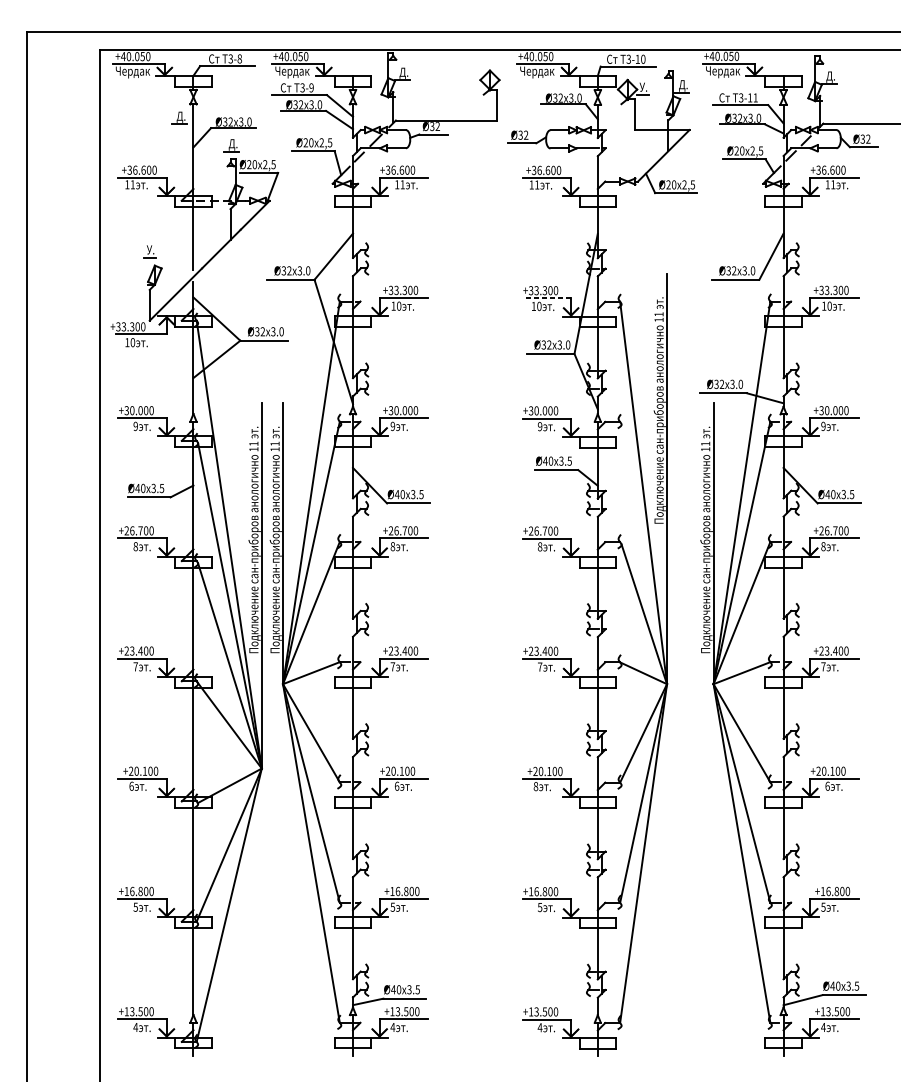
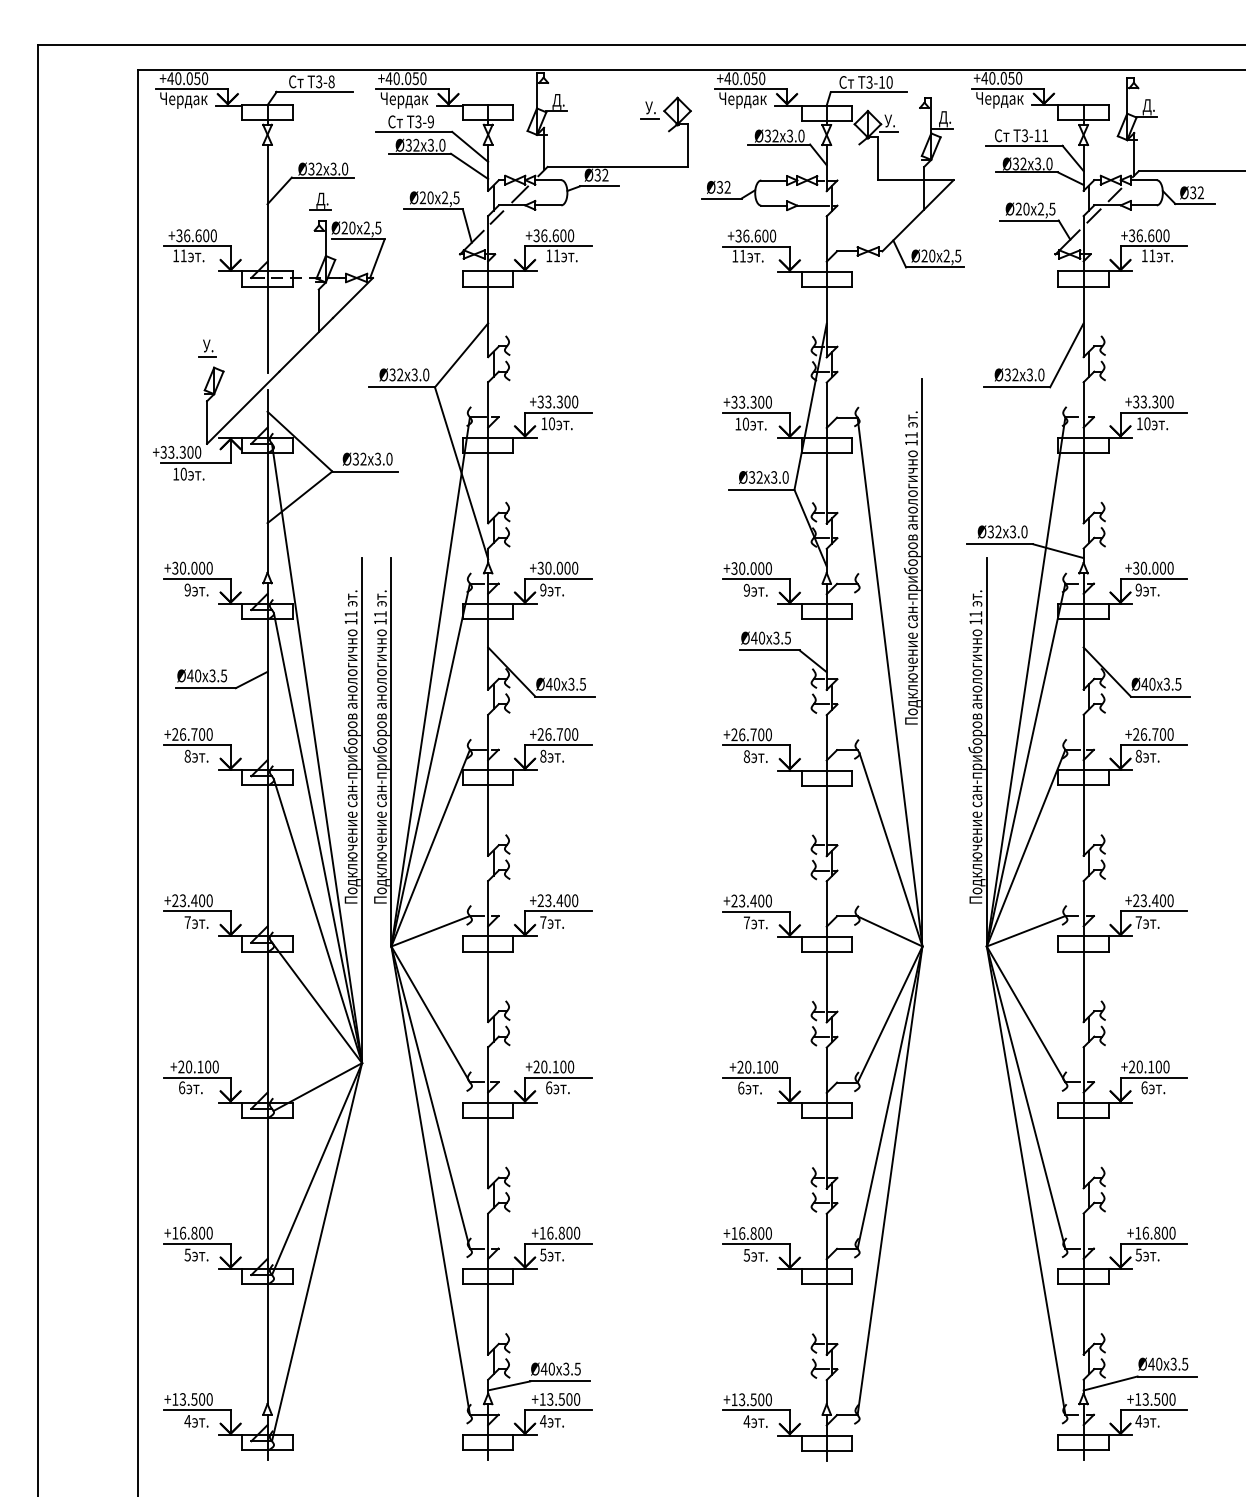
part: (469, 79) -> (649, 110), added
part: (179, 117) -> (248, 163), removed
line: (546, 298) -> (755, 412), dashed -> solid
text: (536, 786) -> (741, 1087), 8 -> 6

